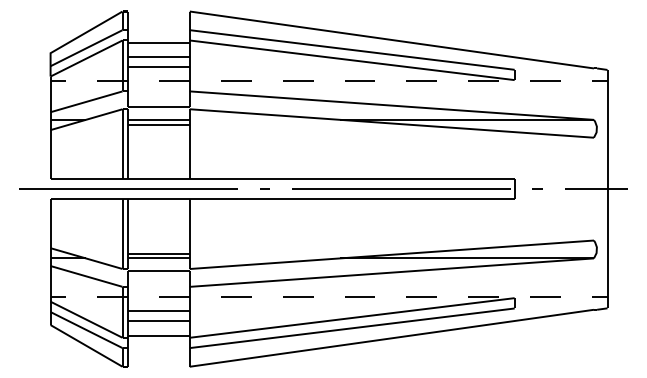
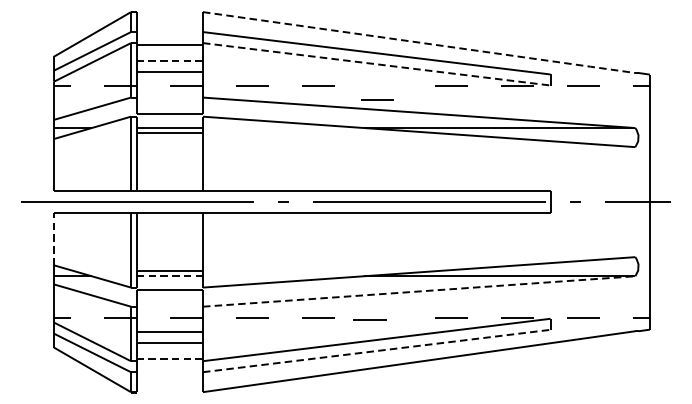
line: (392, 40) -> (419, 43), solid -> dashed
line: (158, 57) -> (169, 61), solid -> dashed
line: (352, 60) -> (377, 64), solid -> dashed
line: (359, 80) -> (377, 99), moved
line: (50, 224) -> (53, 239), solid -> dashed
line: (158, 258) -> (169, 276), solid -> dashed
line: (392, 272) -> (419, 291), solid -> dashed
line: (359, 296) -> (369, 319), moved
line: (352, 328) -> (377, 351), solid -> dashed
line: (158, 335) -> (169, 358), solid -> dashed

